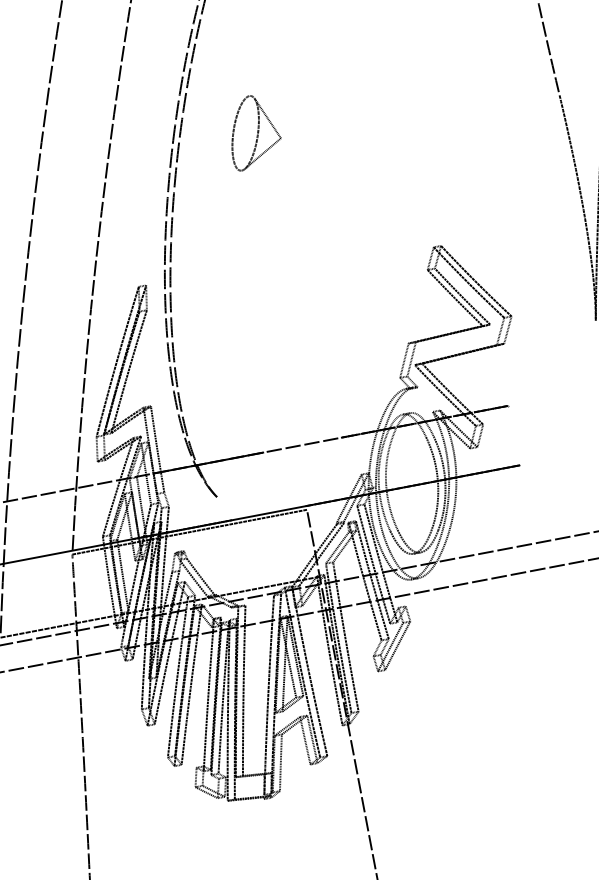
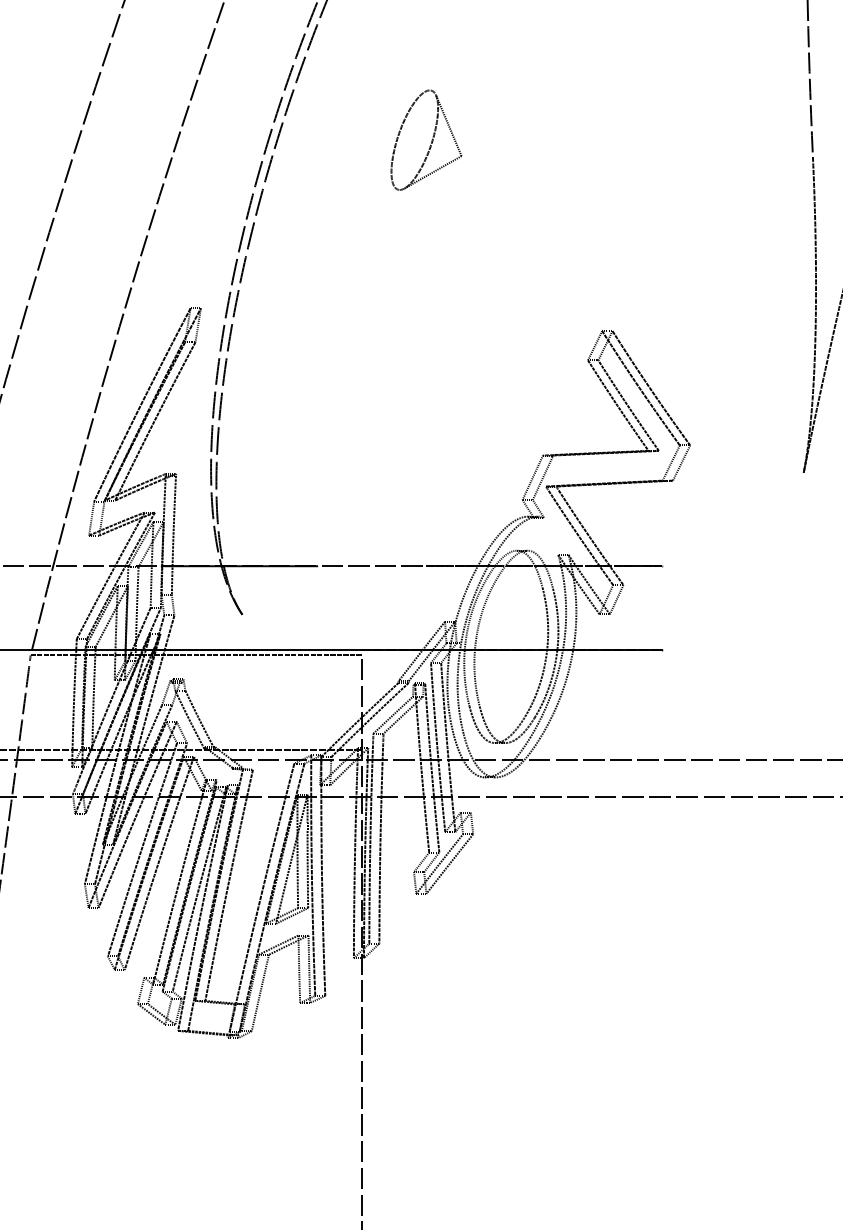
part: (253, 131) -> (426, 139), moved

